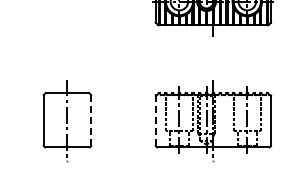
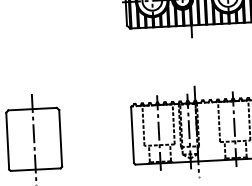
line: (91, 120) -> (60, 138), dashed -> solid
line: (155, 120) -> (132, 134), dashed -> solid

